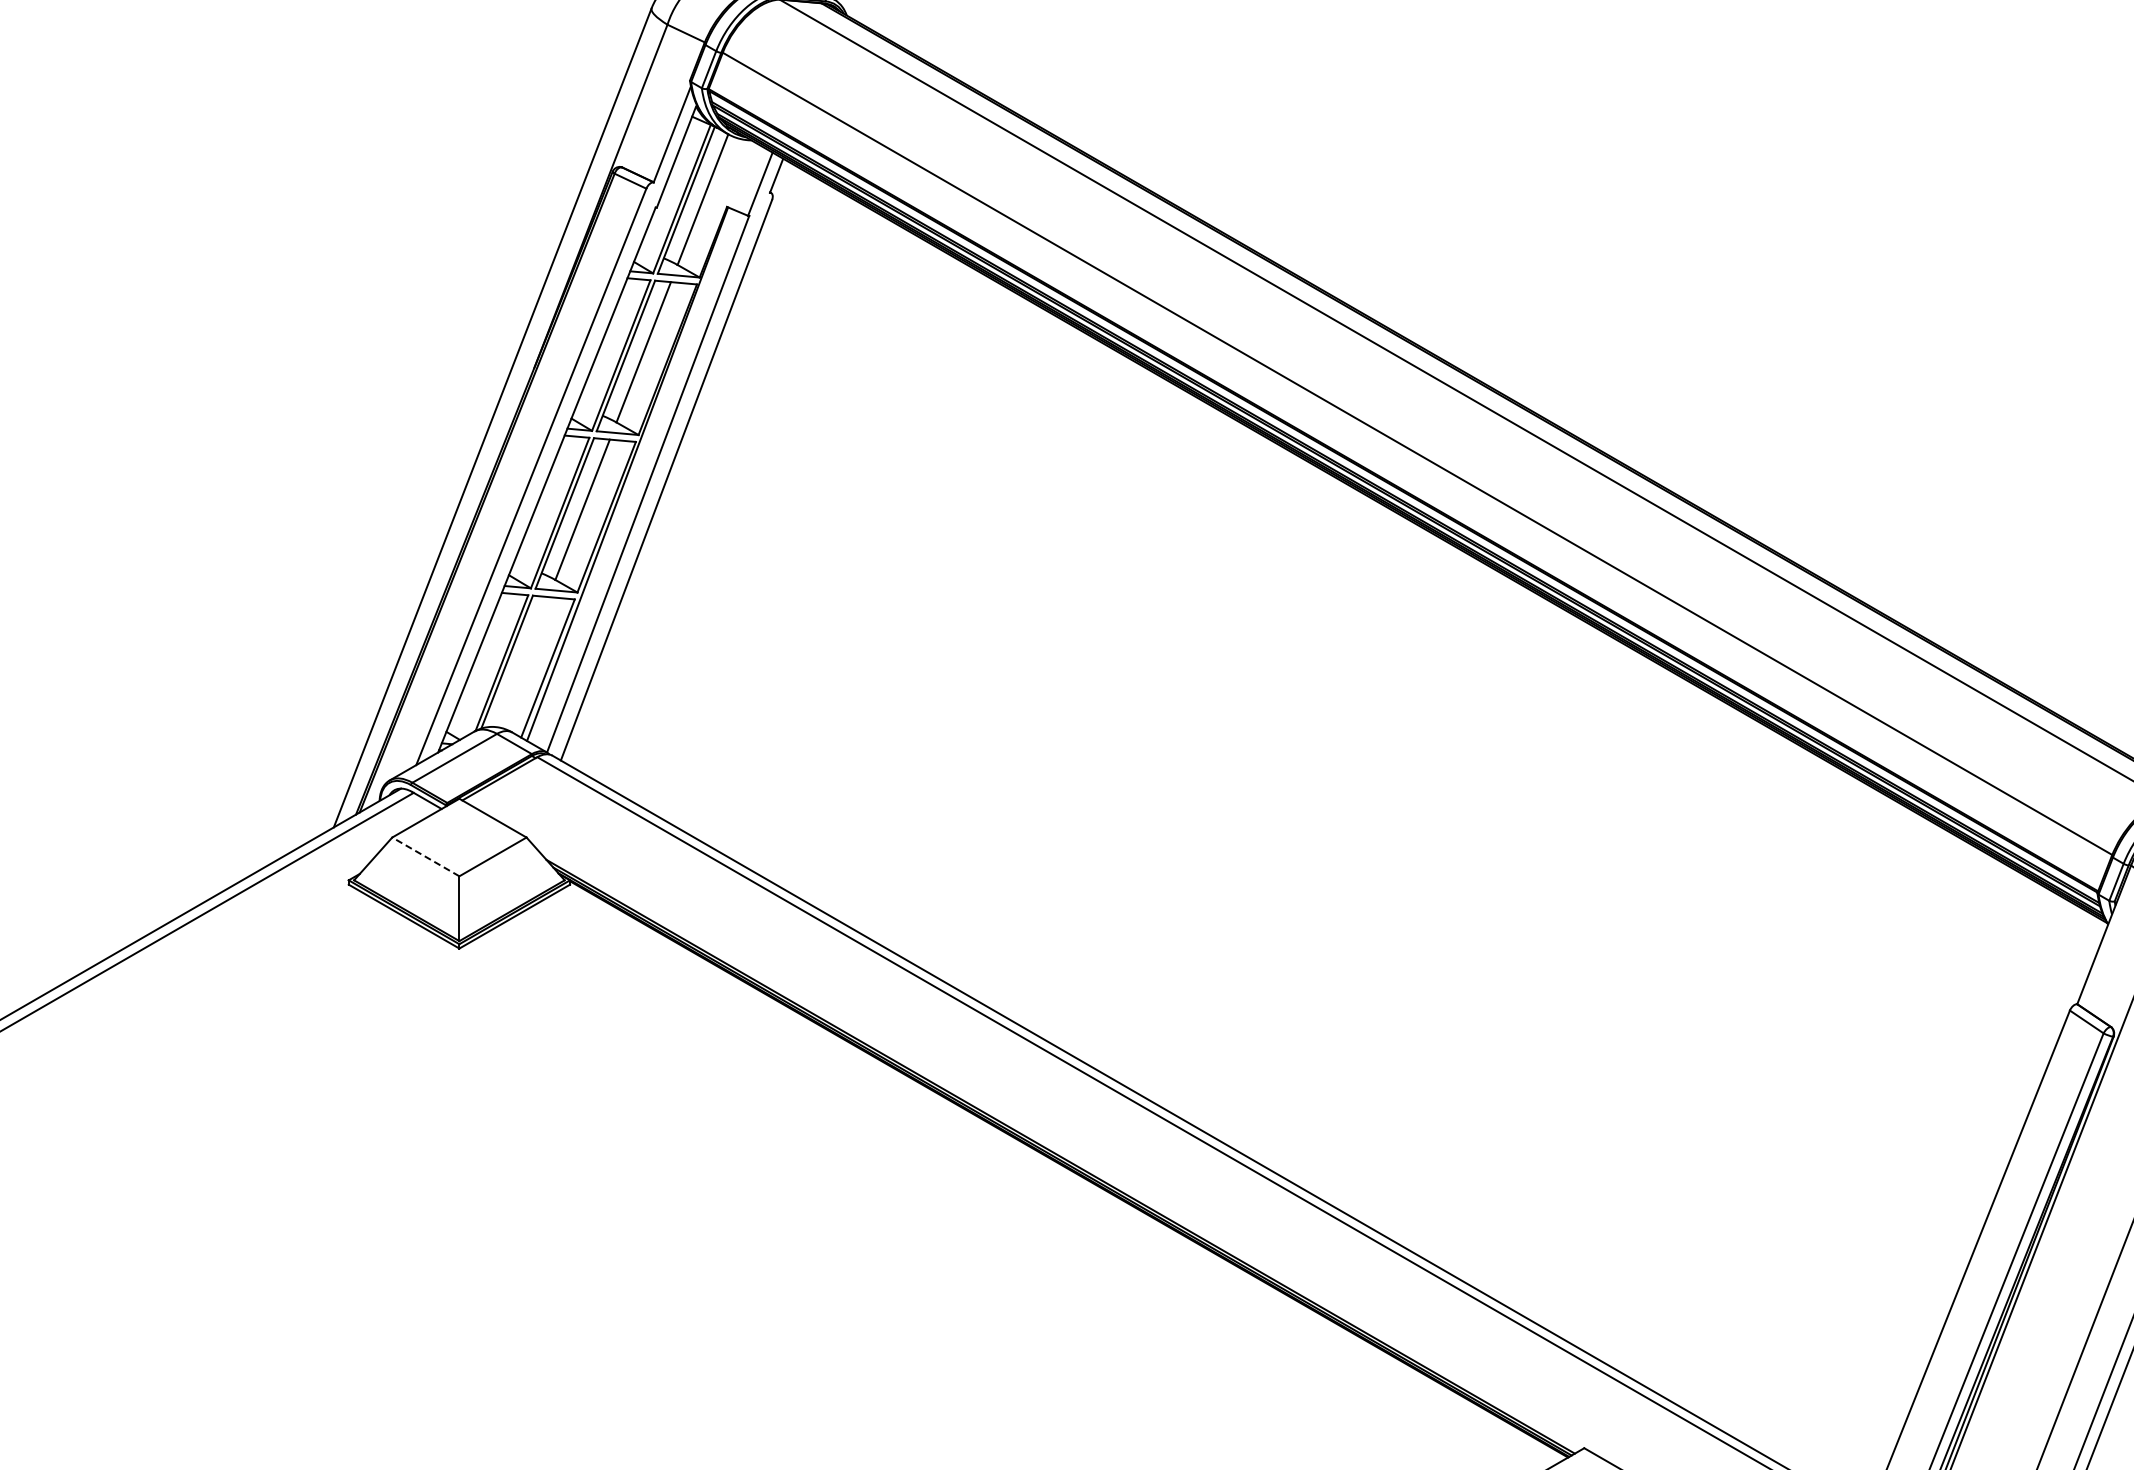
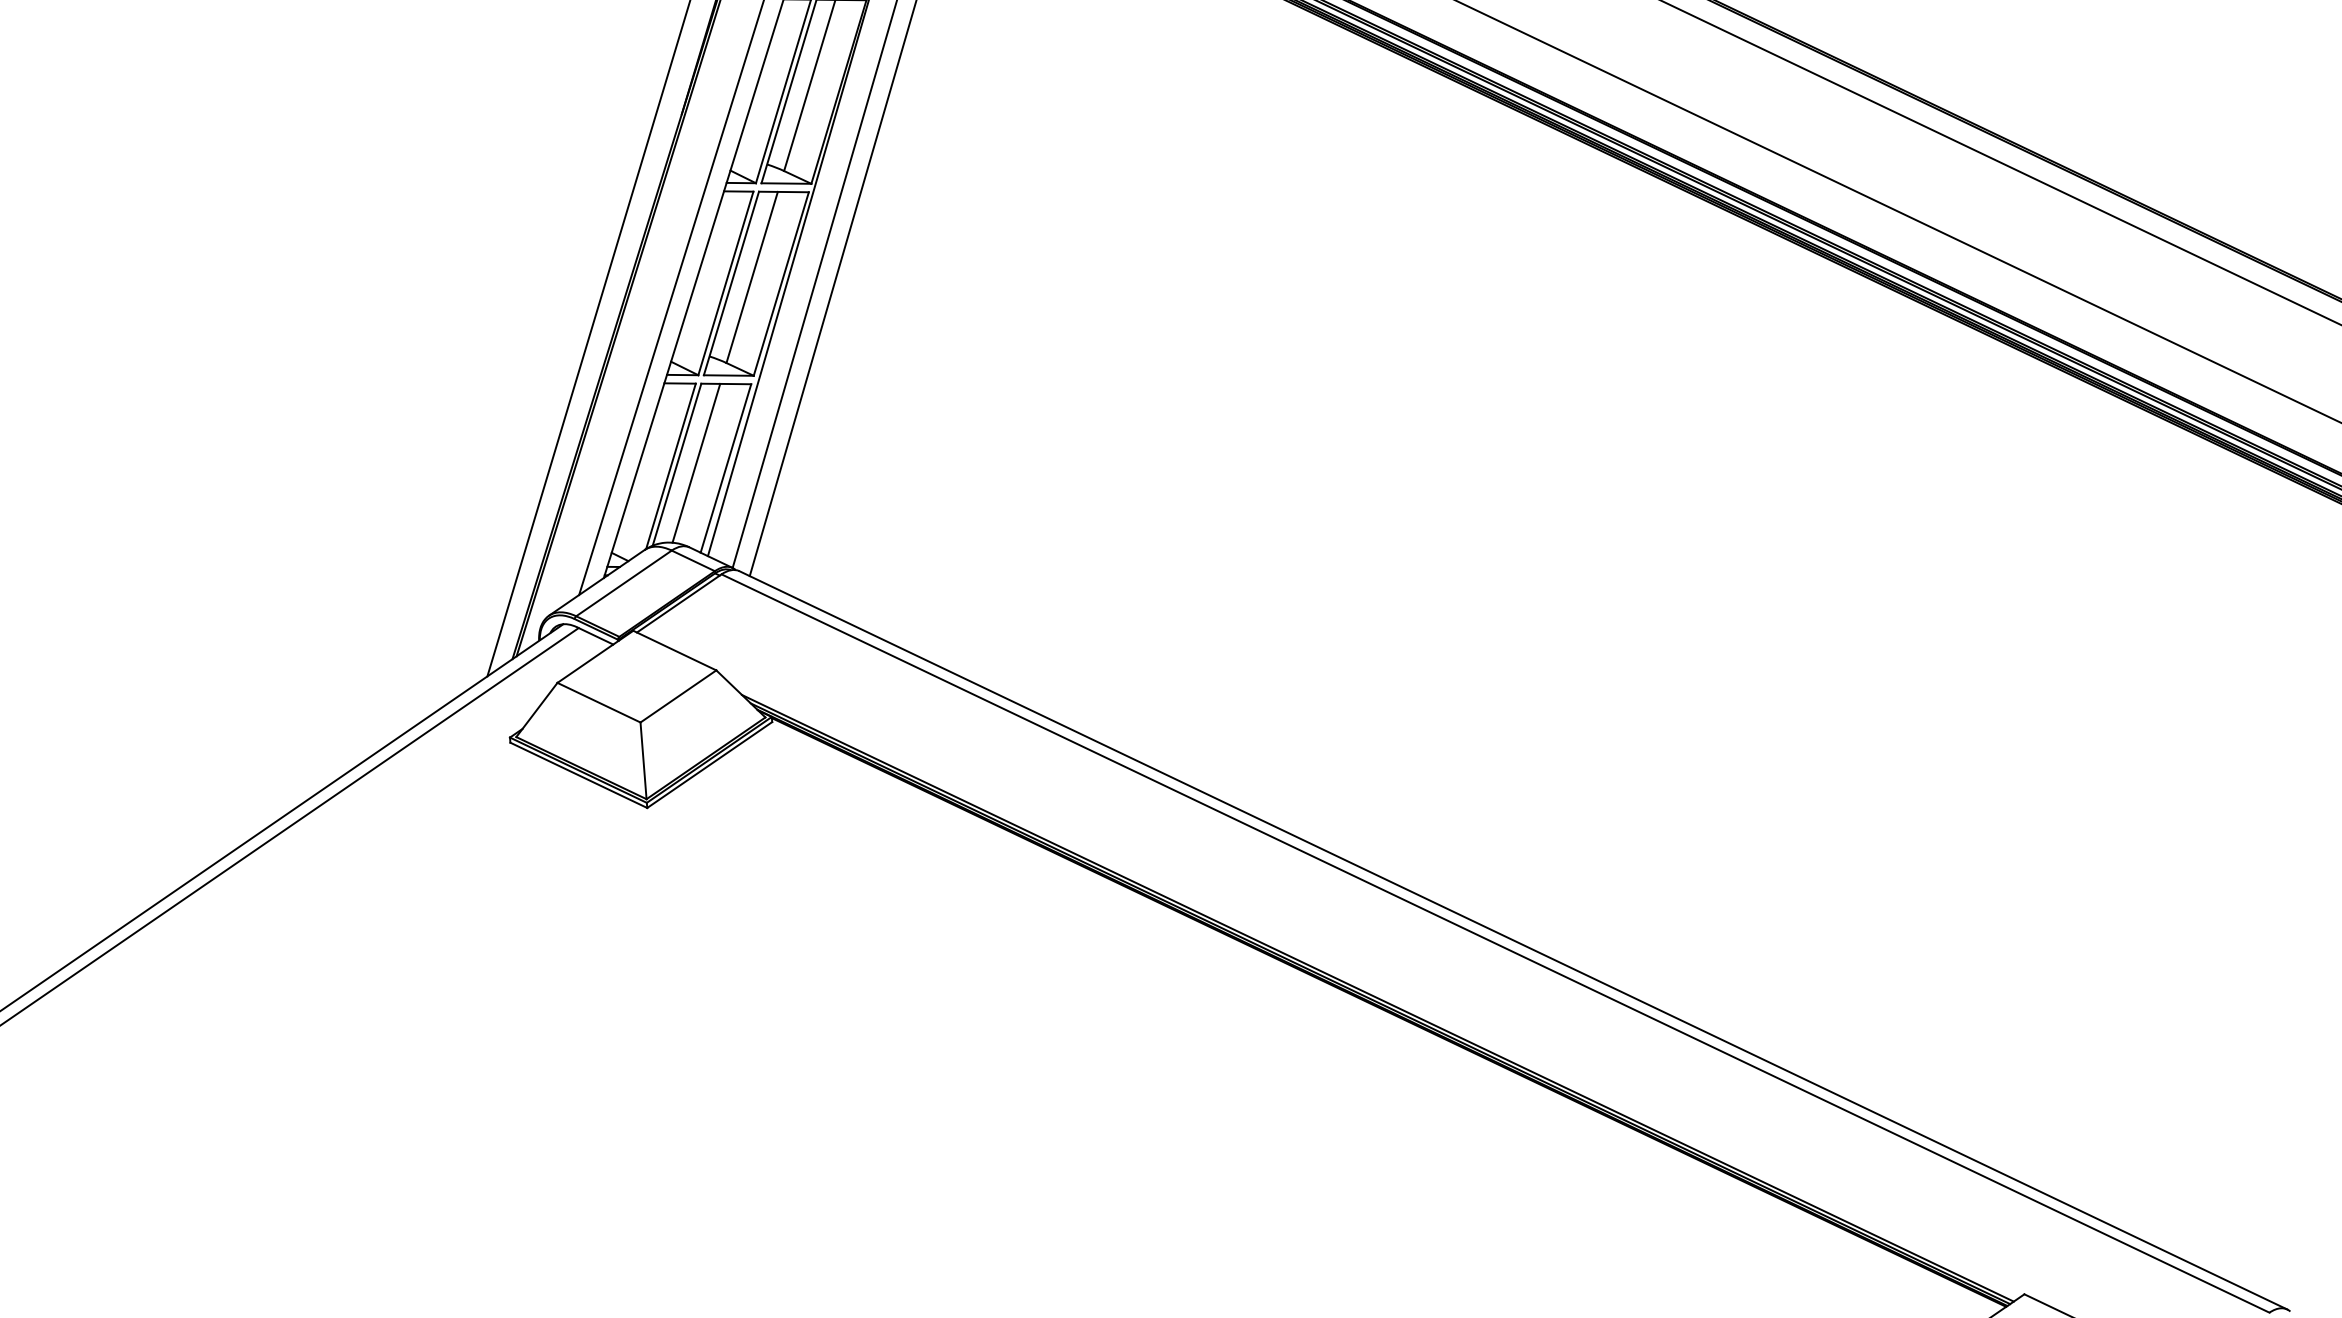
line: (523, 662) -> (696, 463), added
line: (425, 856) -> (598, 702), dashed -> solid

